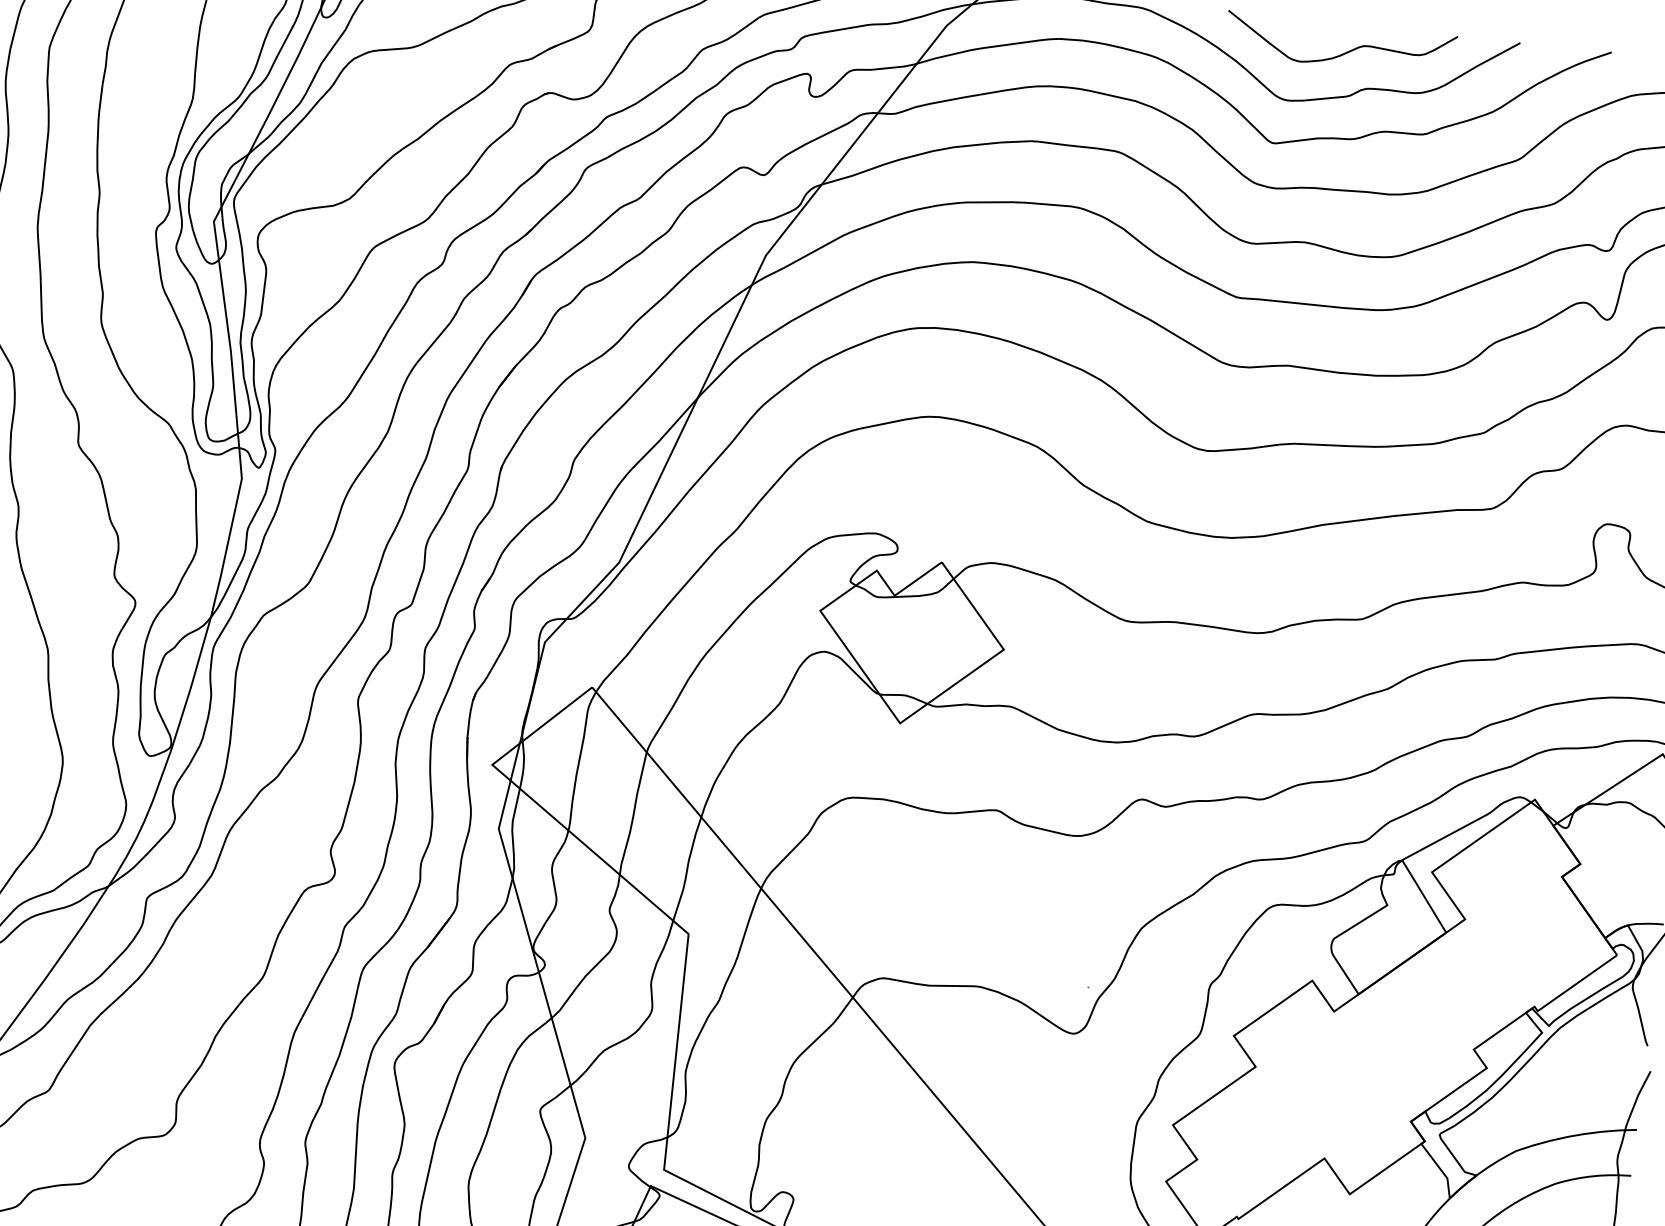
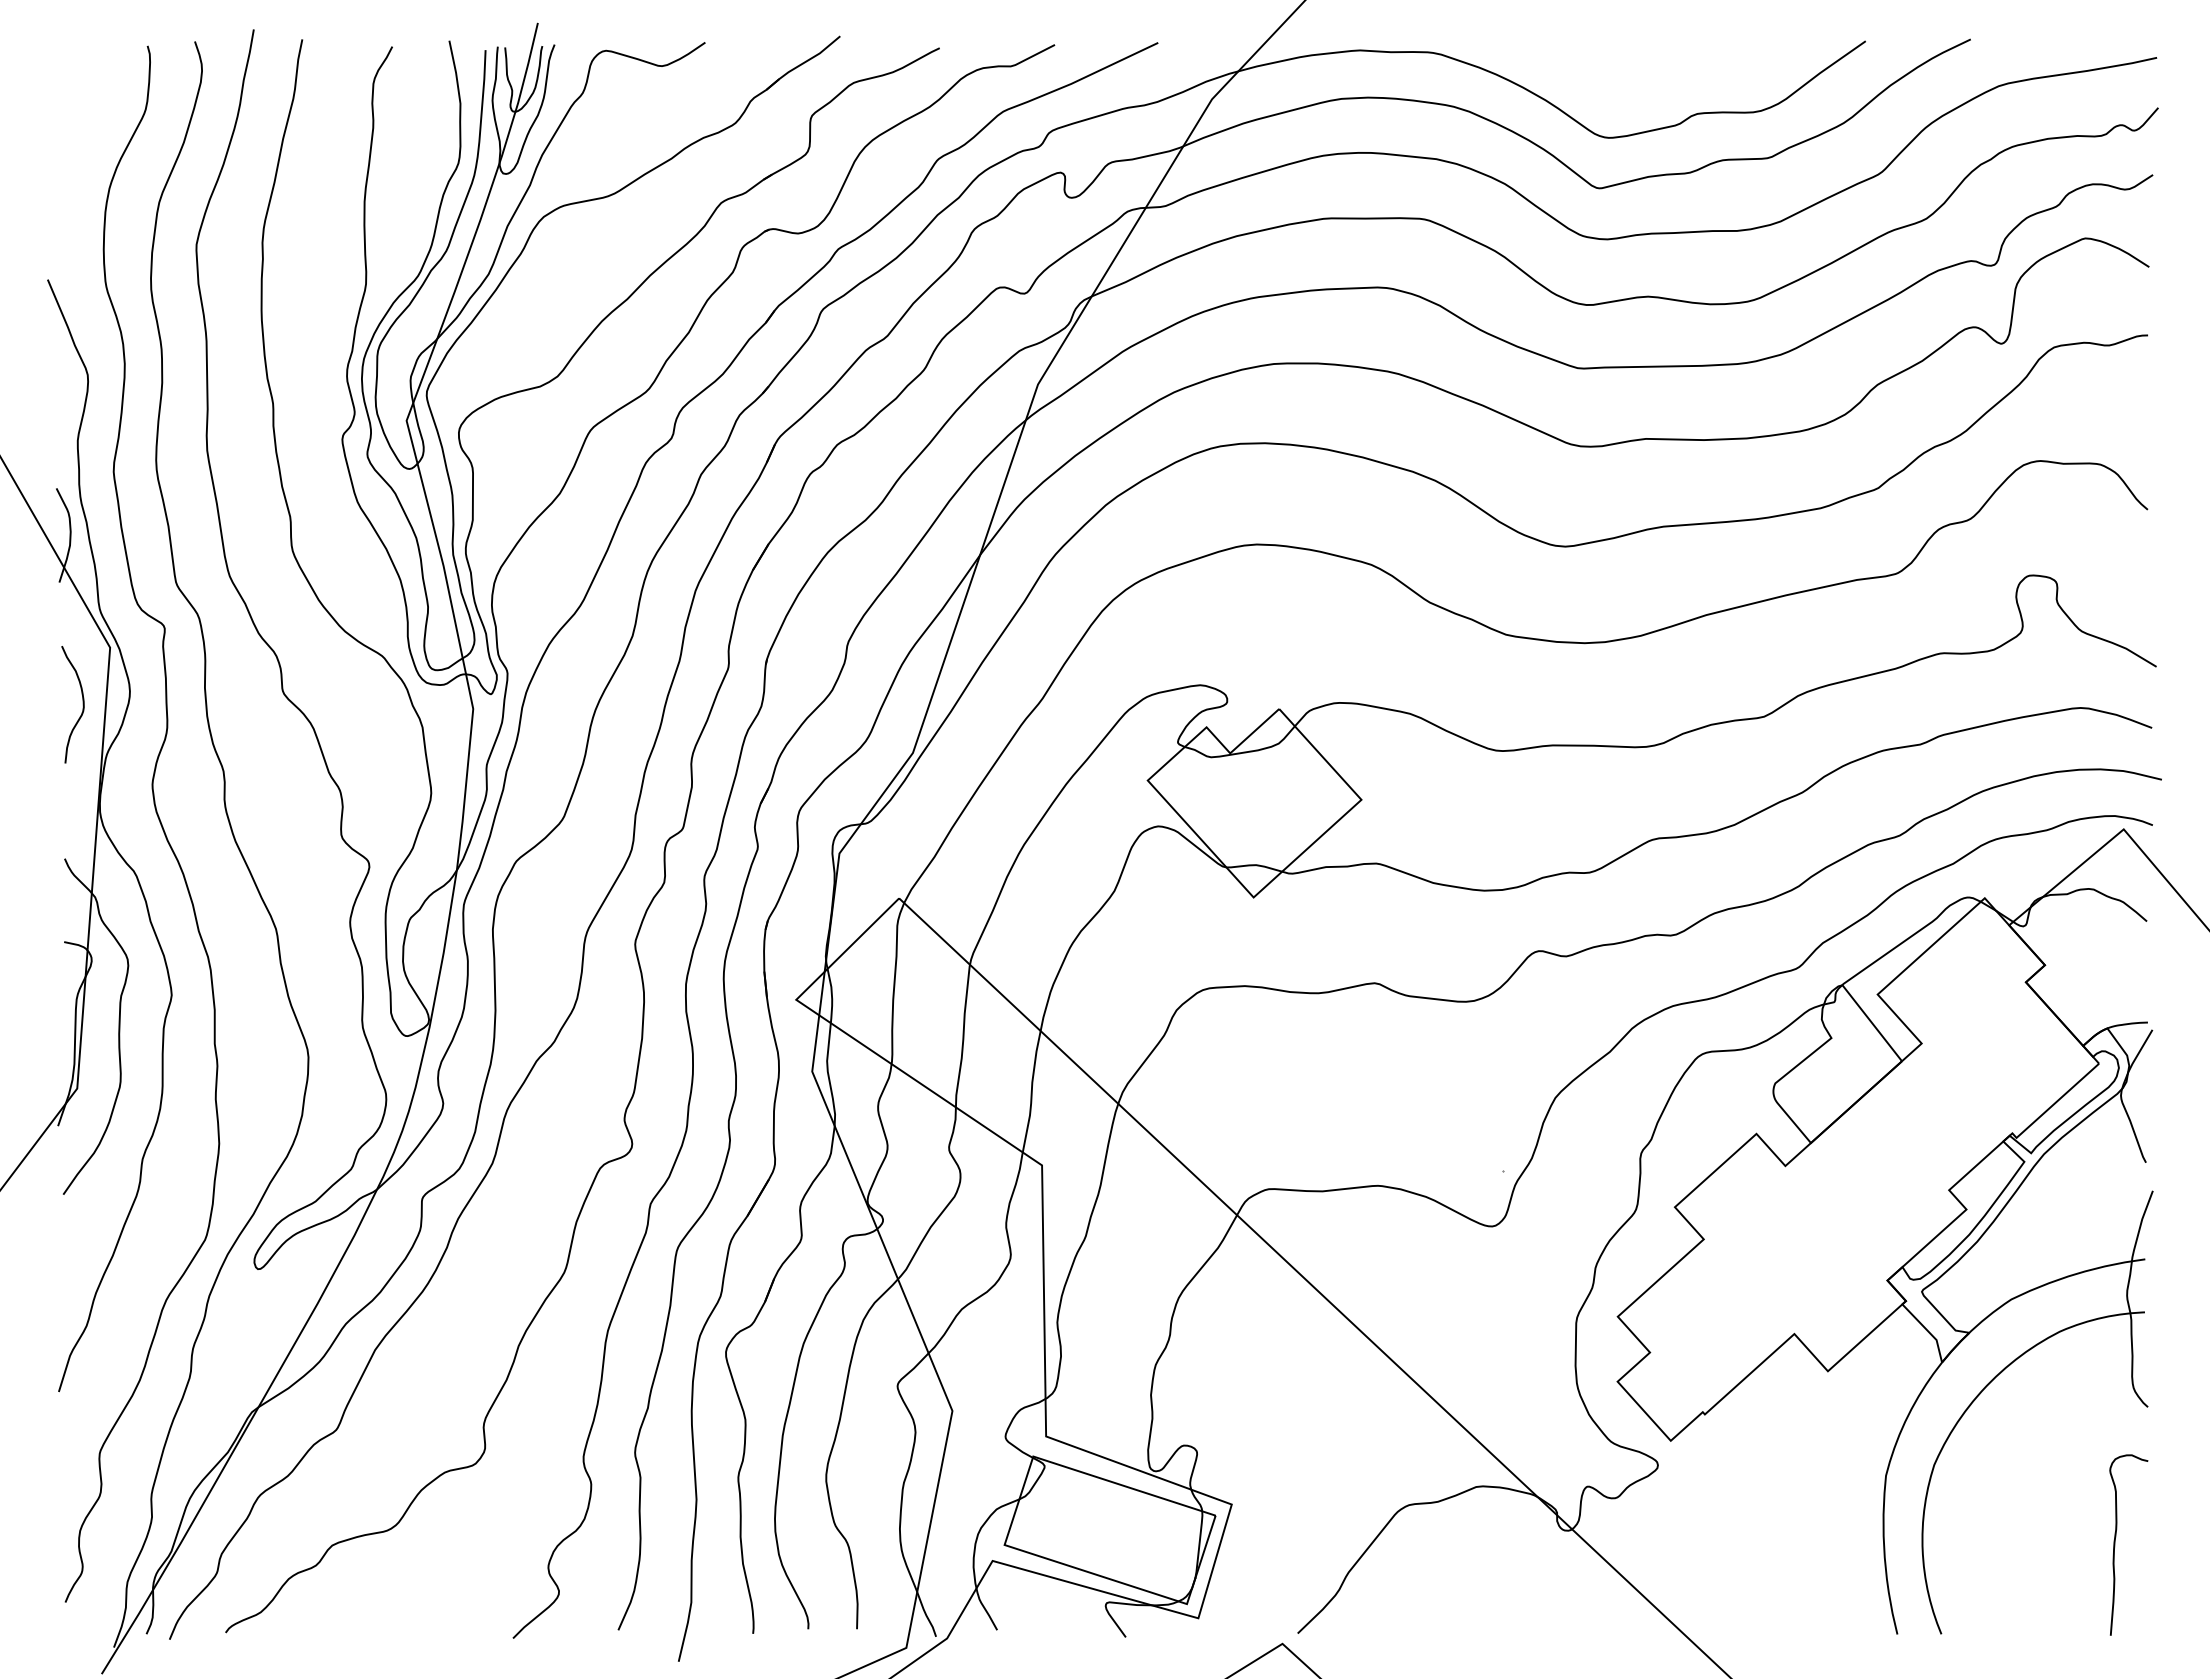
curve: (1343, 53) -> (1666, 76), removed

